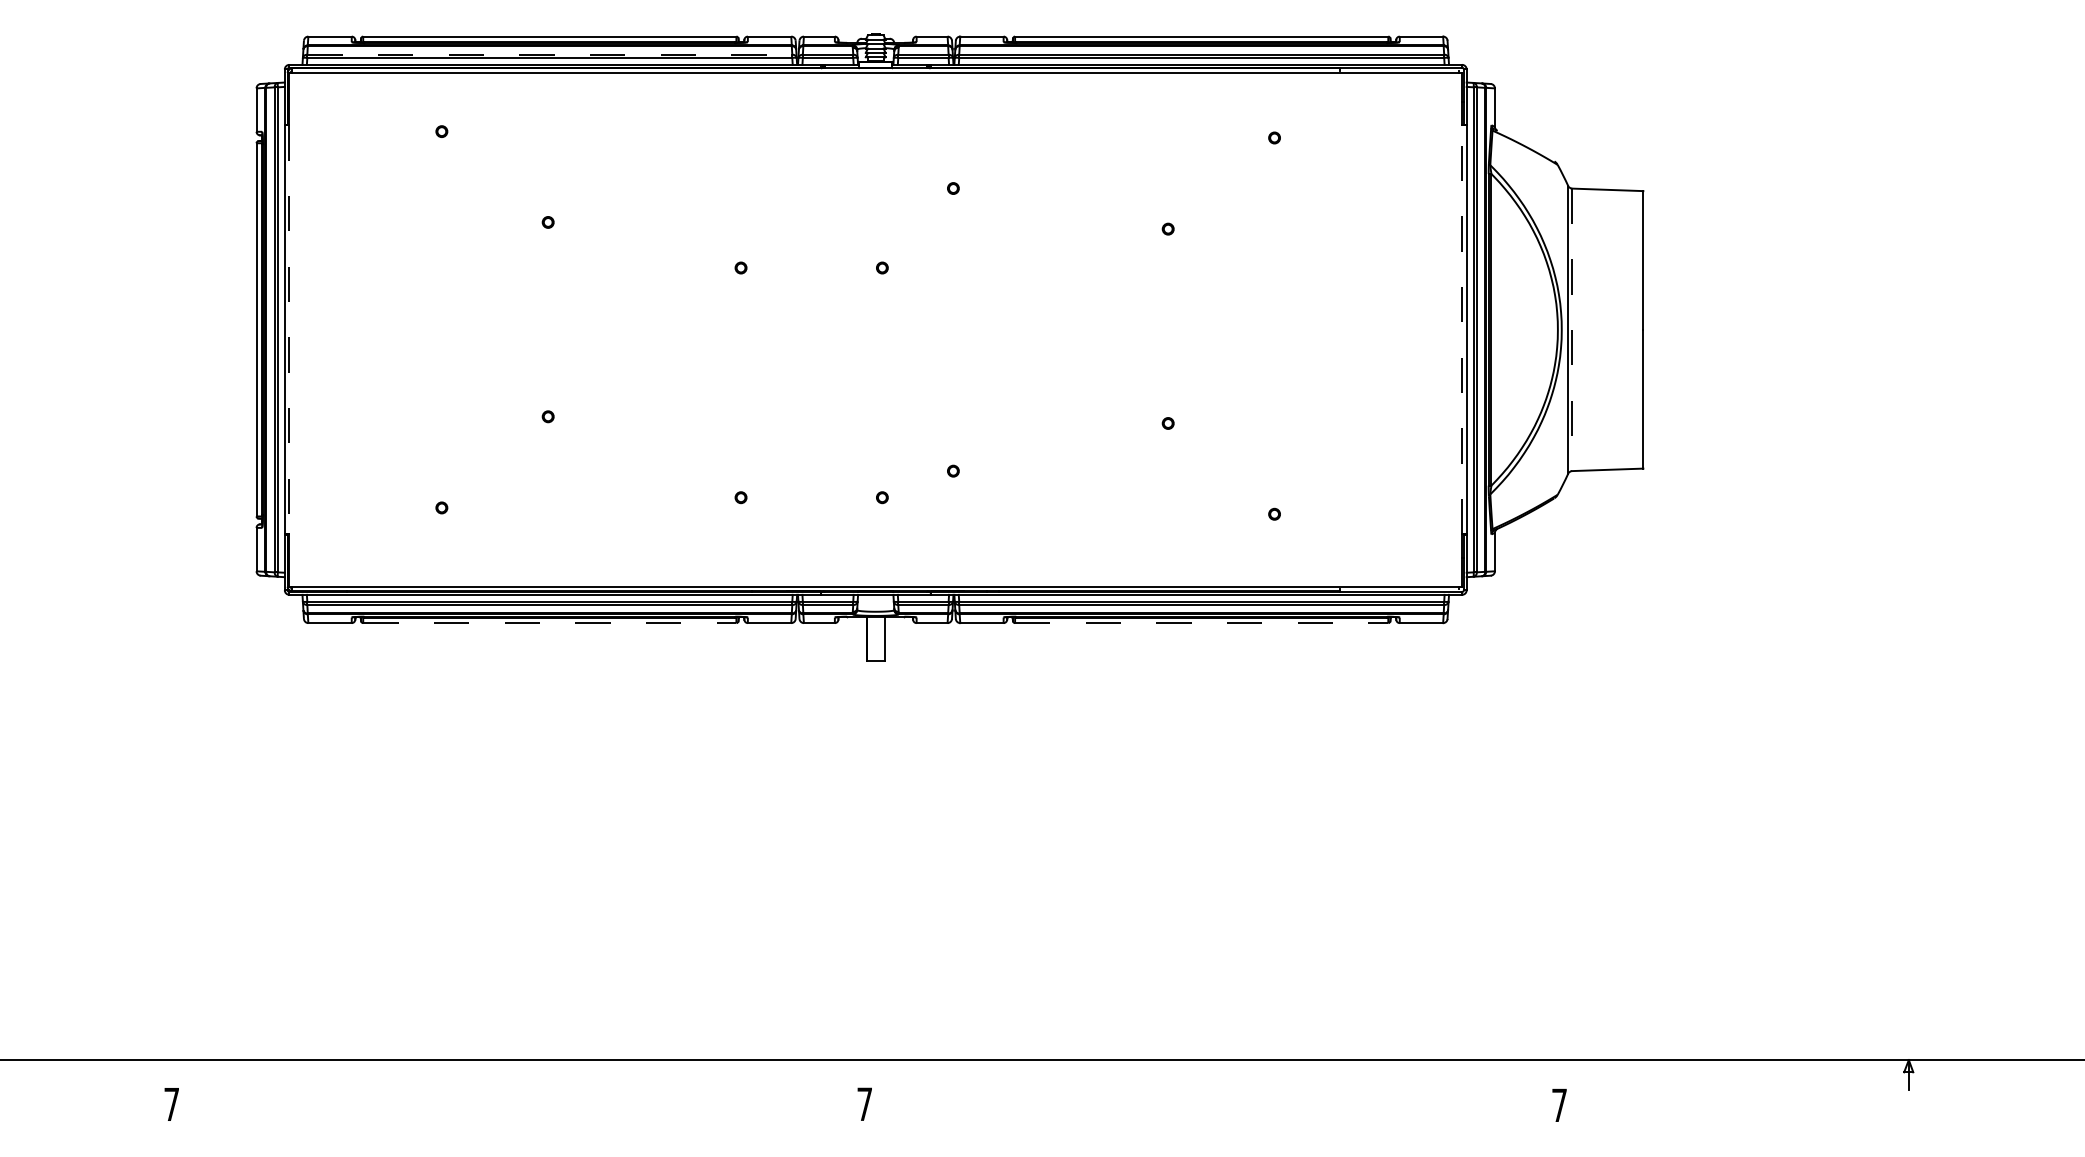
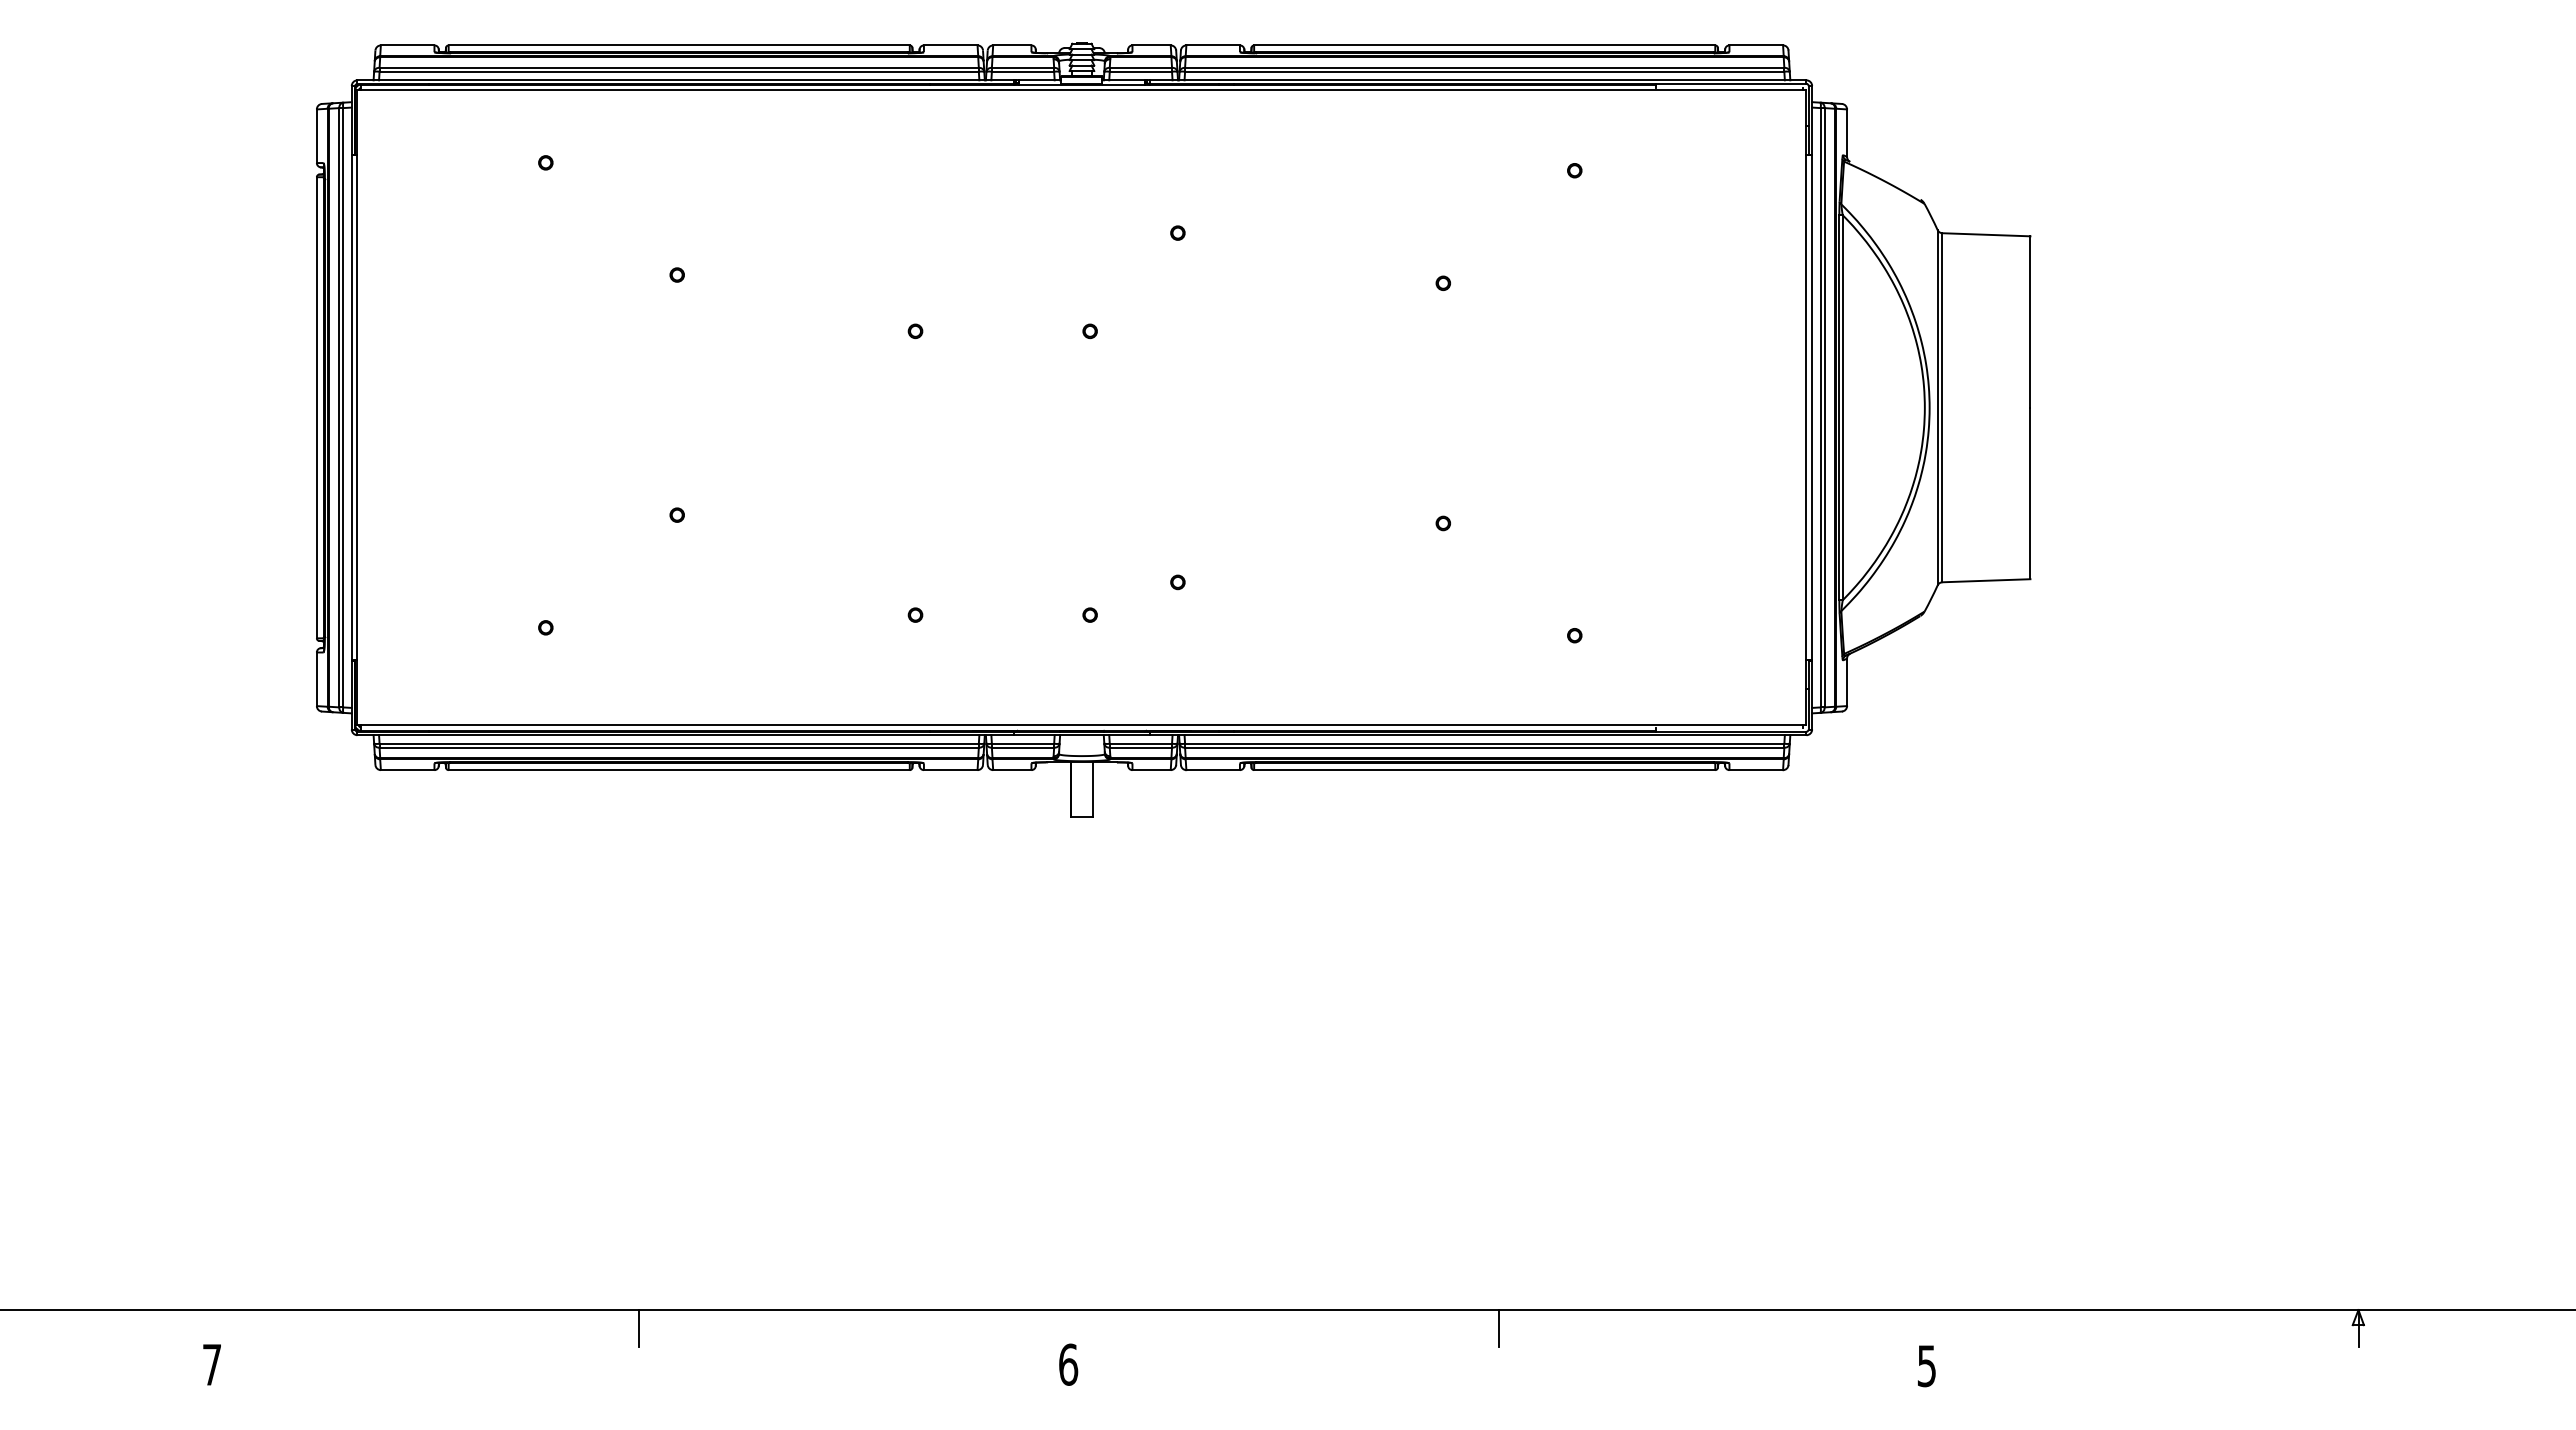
line: (550, 54) -> (679, 67), dashed -> solid
line: (289, 329) -> (357, 407), dashed -> solid
line: (1462, 329) -> (1806, 407), dashed -> solid
line: (1572, 329) -> (1942, 407), dashed -> solid
line: (550, 623) -> (679, 770), dashed -> solid
line: (1201, 623) -> (1484, 770), dashed -> solid
line: (517, 1075) -> (639, 1328), added
line: (1212, 1075) -> (1498, 1328), added
text: (864, 1104) -> (1068, 1364), 7 -> 6
text: (1559, 1105) -> (1926, 1366), 7 -> 5

